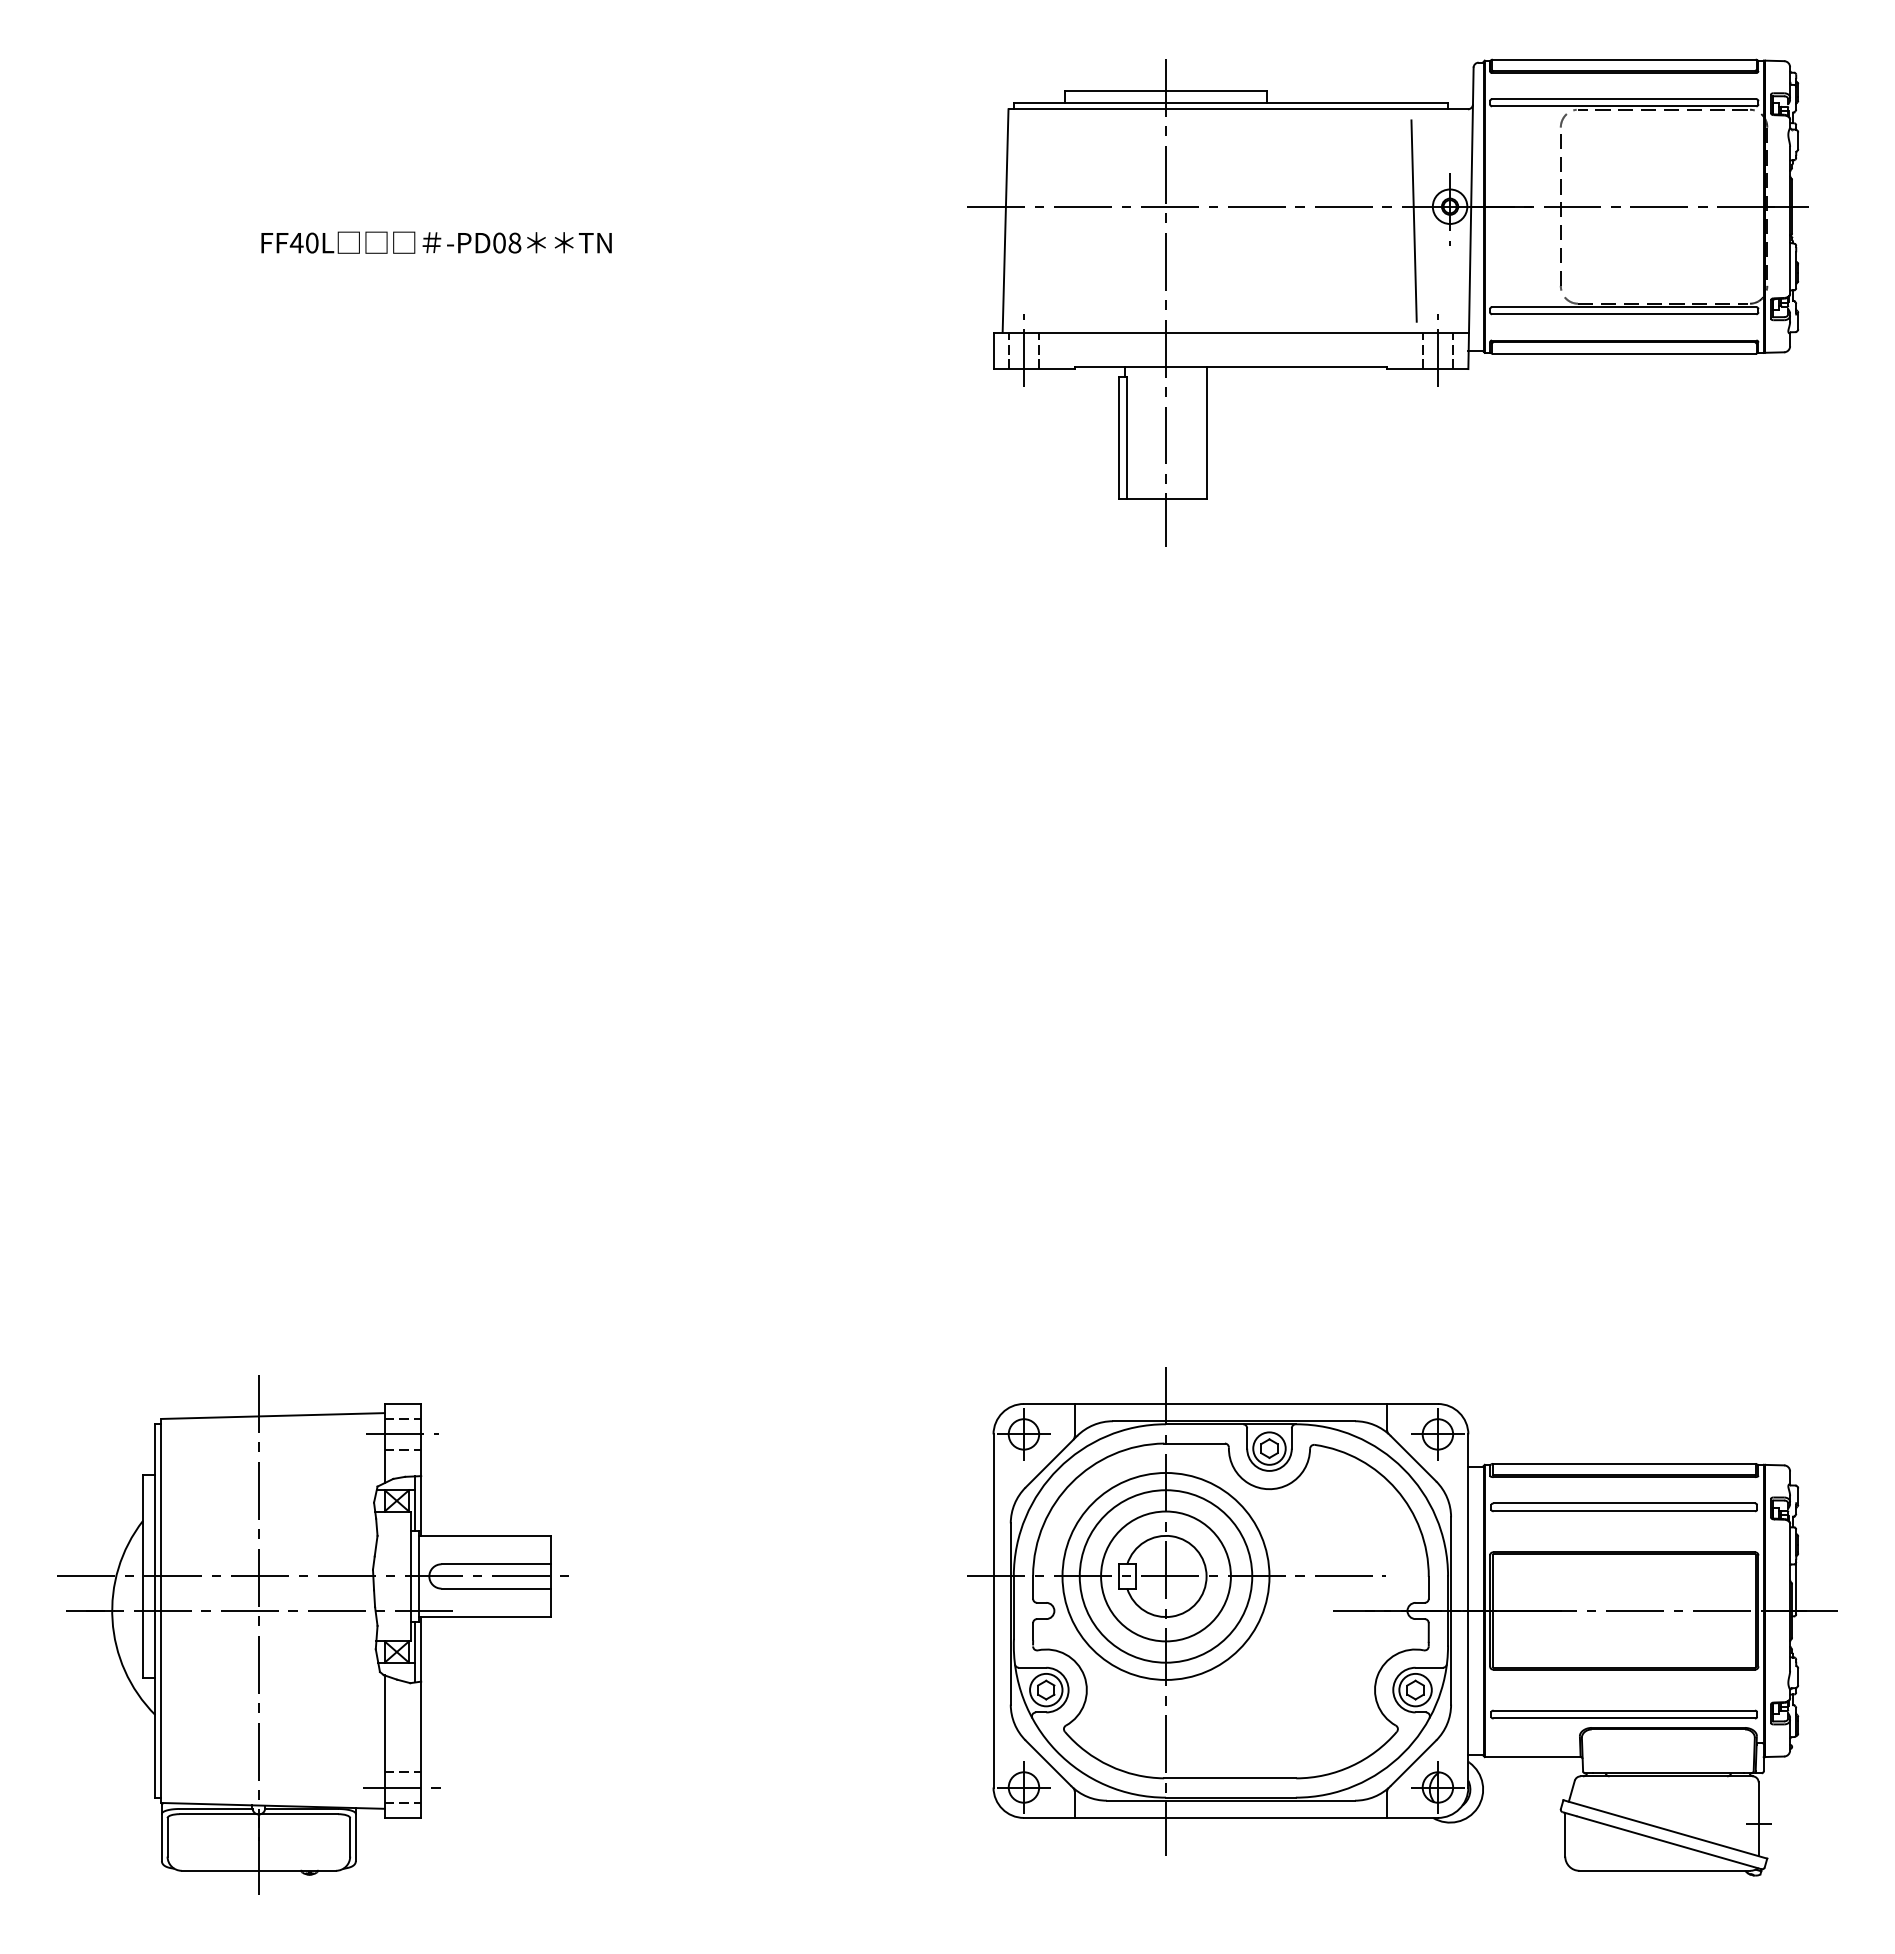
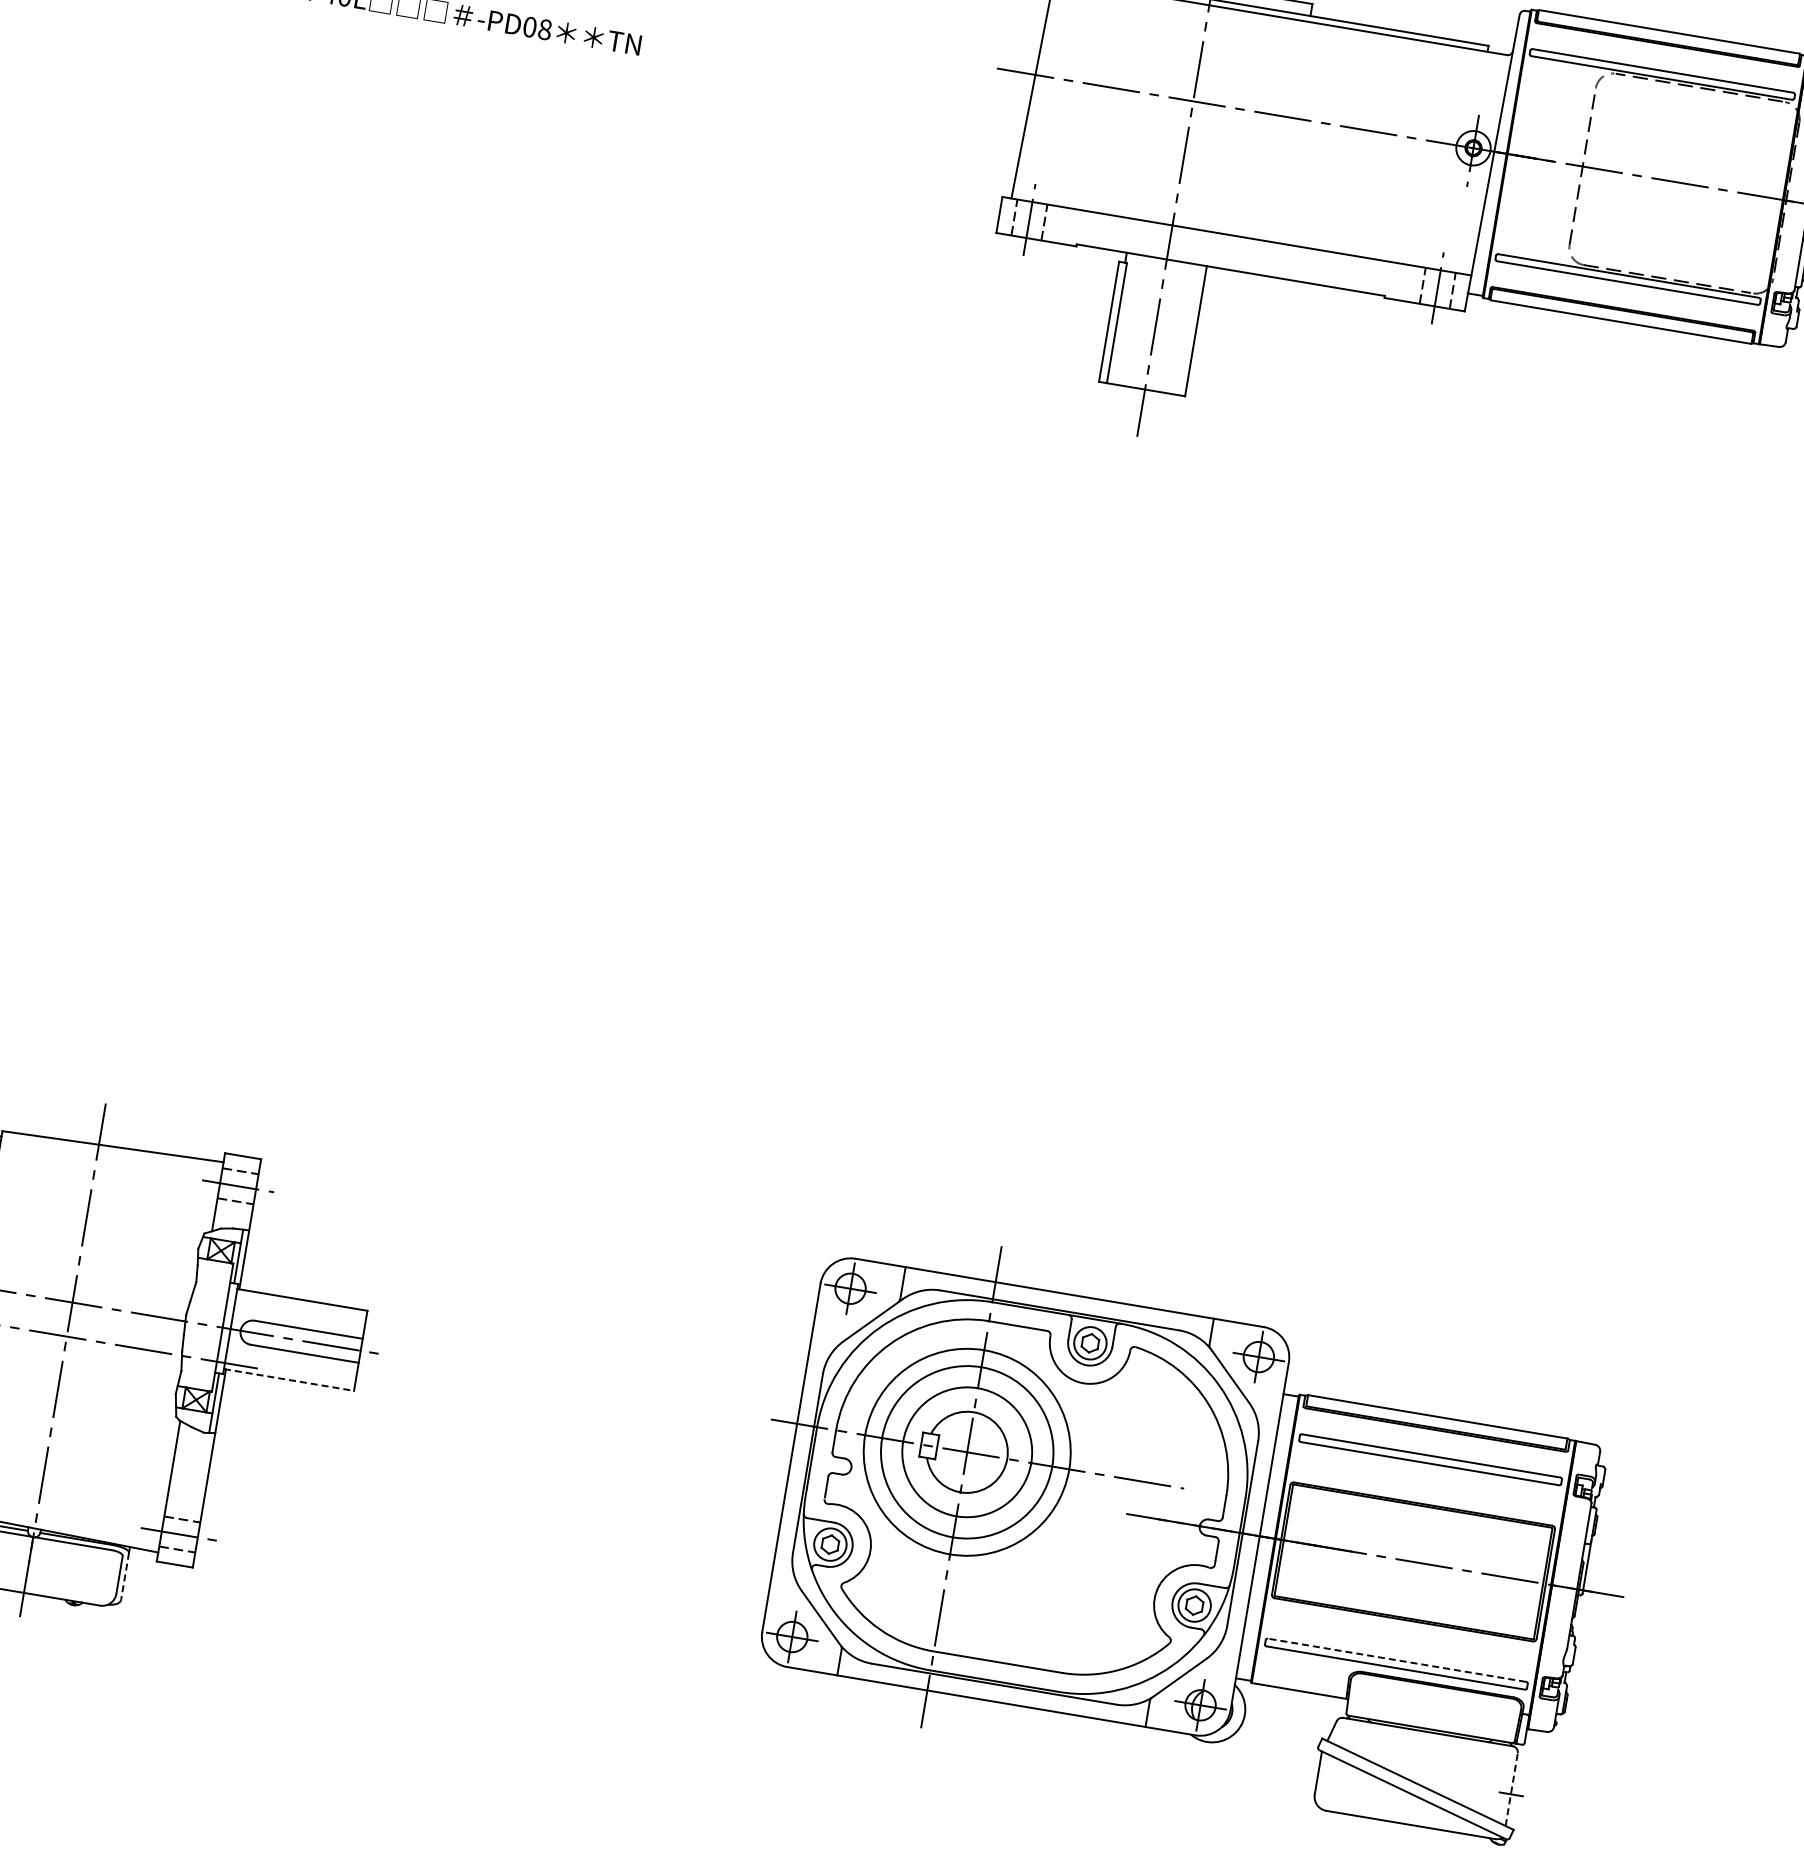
line: (1413, 220) -> (1435, 155), removed
line: (485, 1617) -> (289, 1380), solid -> dashed
line: (1624, 1710) -> (1397, 1660), solid -> dashed
line: (1758, 1819) -> (1511, 1789), solid -> dashed
line: (355, 1837) -> (124, 1575), solid -> dashed

